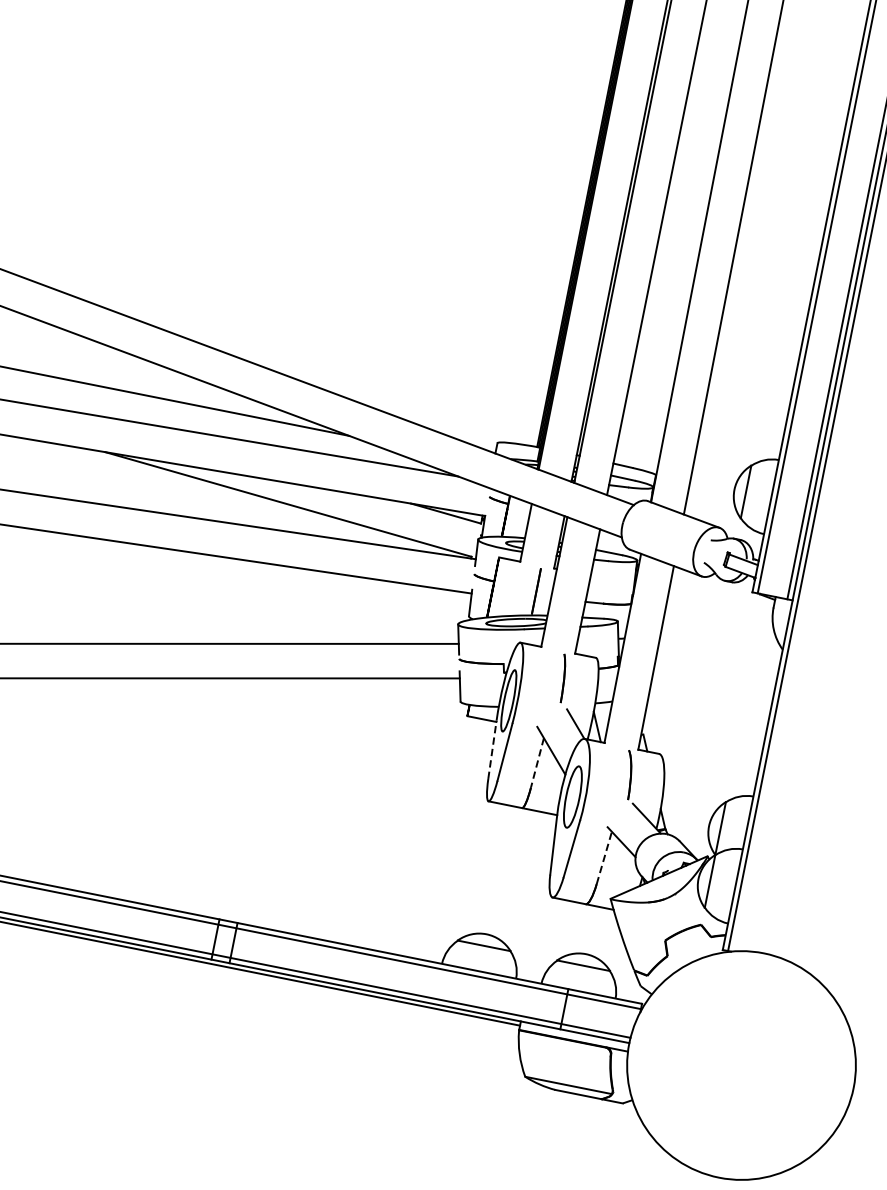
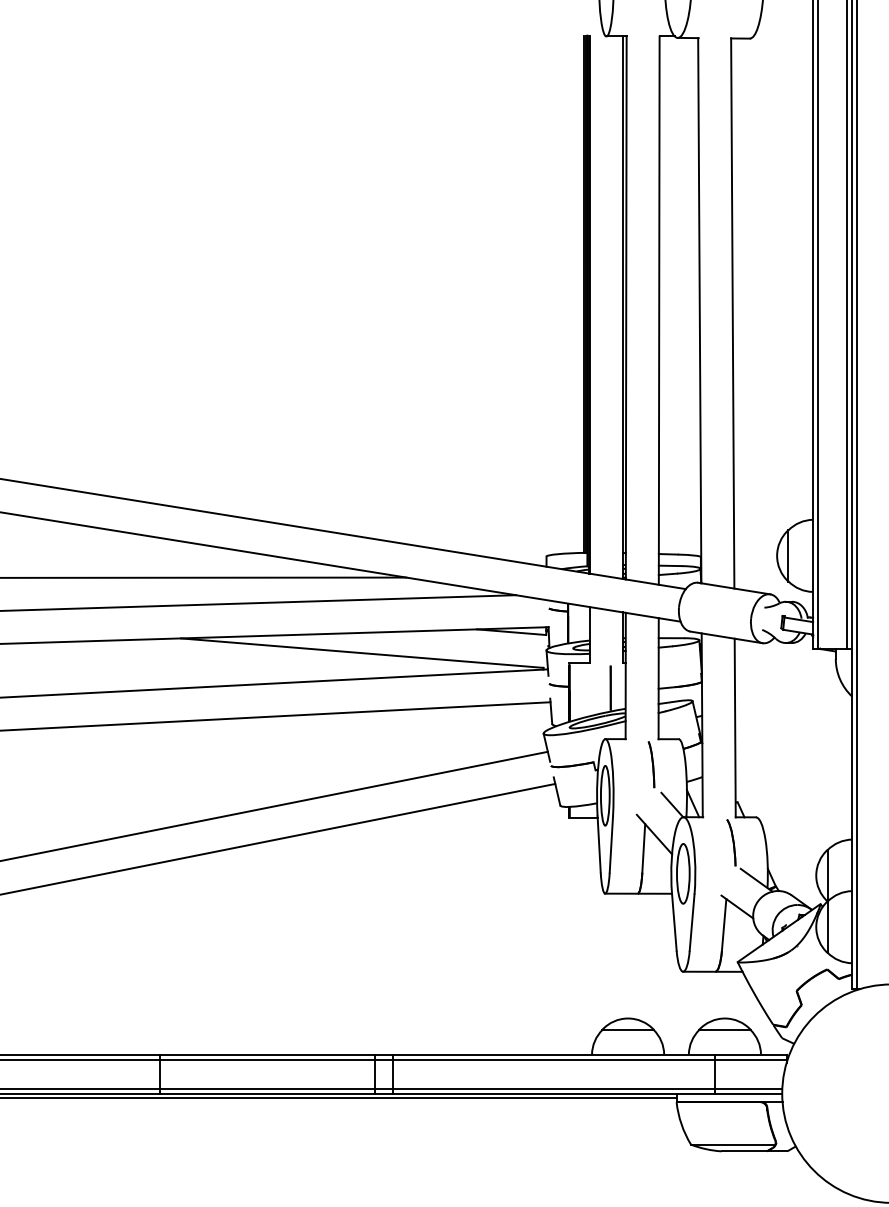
line: (492, 749) -> (599, 844), dashed -> solid
line: (537, 762) -> (643, 848), dashed -> solid
line: (604, 857) -> (724, 924), dashed -> solid

